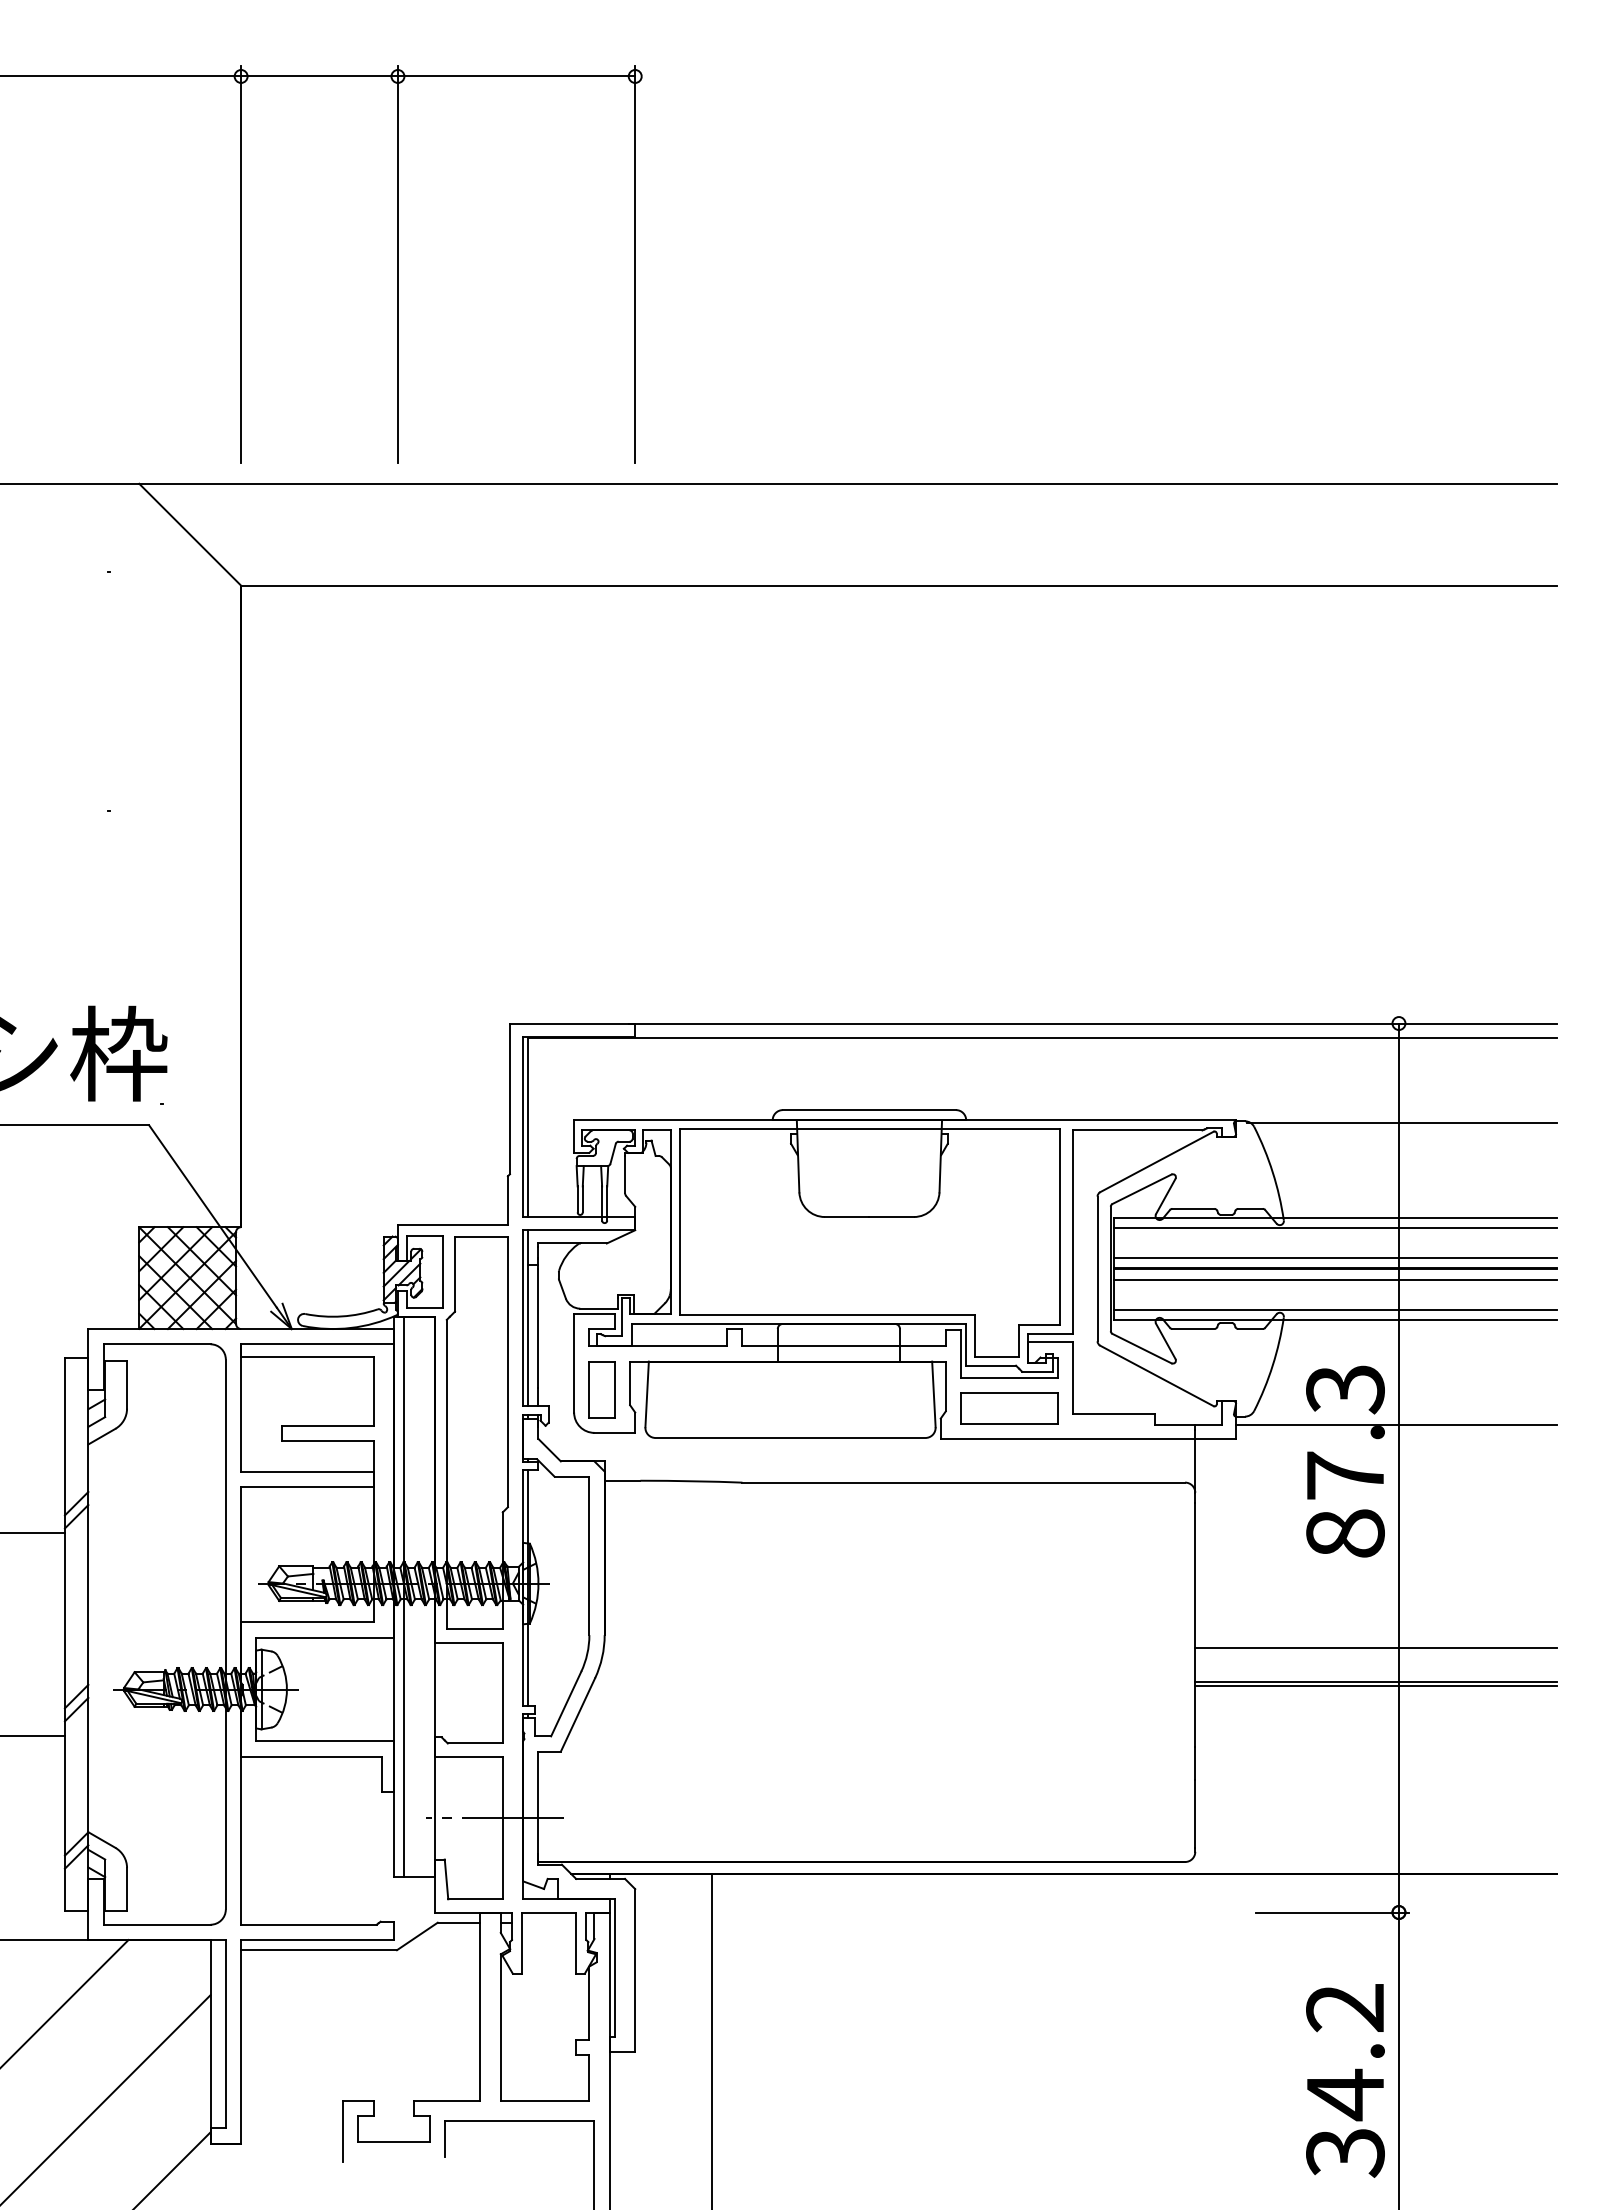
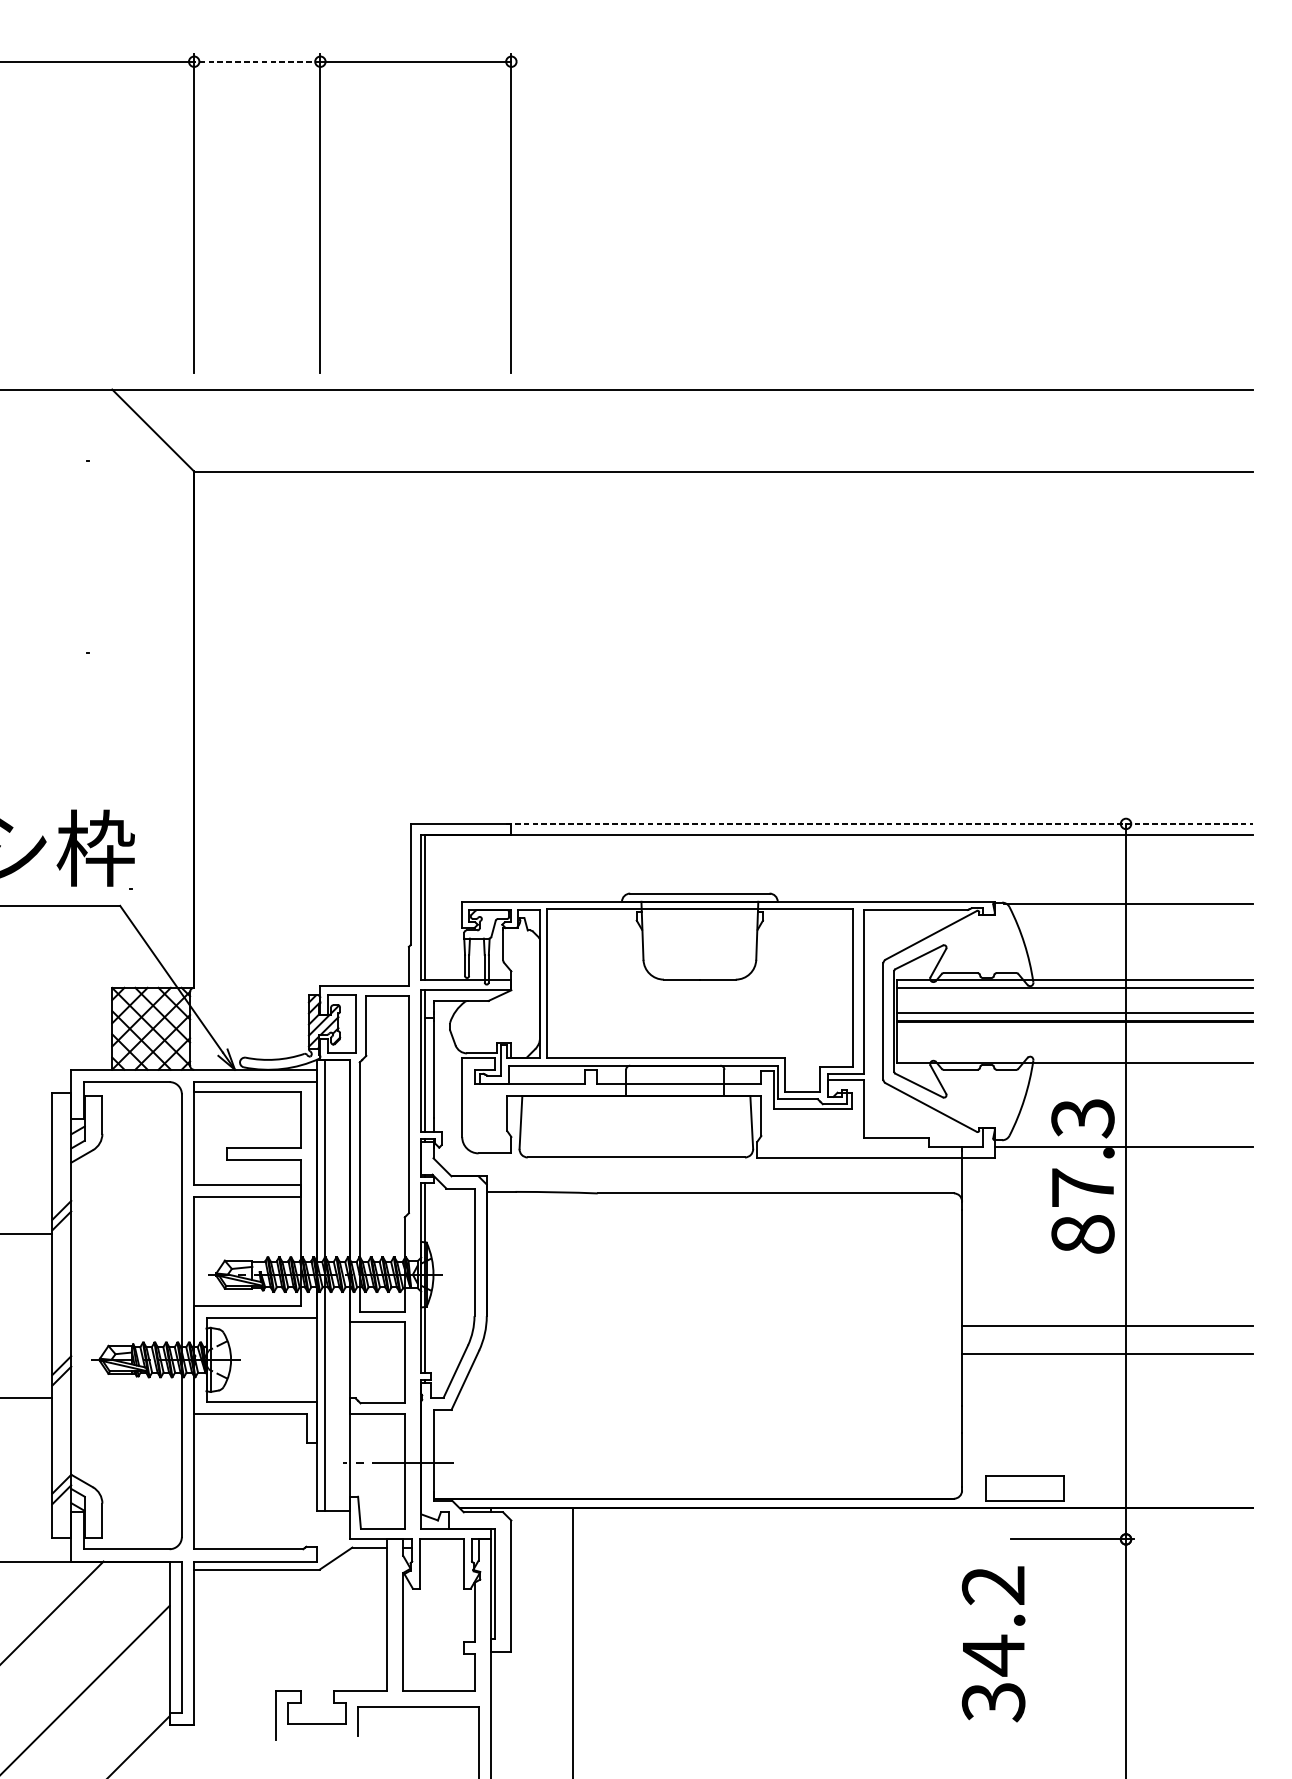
line: (319, 76) -> (257, 61), solid -> dashed
line: (1093, 1023) -> (880, 823), solid -> dashed
line: (1334, 1279) -> (1074, 1029), removed
line: (1334, 1310) -> (1074, 1054), removed
part: (601, 1389) -> (484, 1118), removed
part: (1009, 1408) -> (1025, 1488), moved
line: (1375, 1686) -> (1107, 1357), removed
text: (1345, 2080) -> (993, 1644), moved

